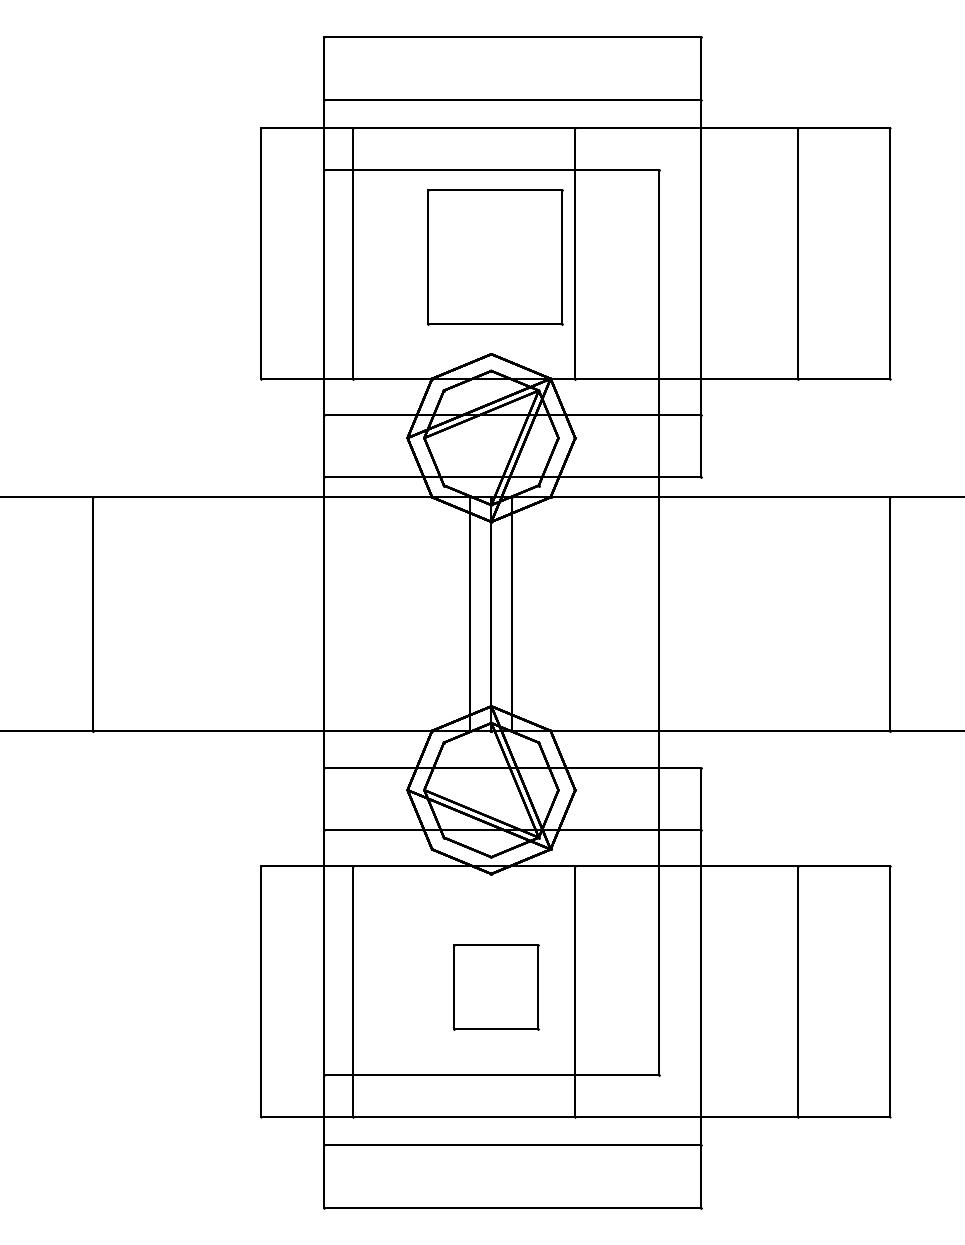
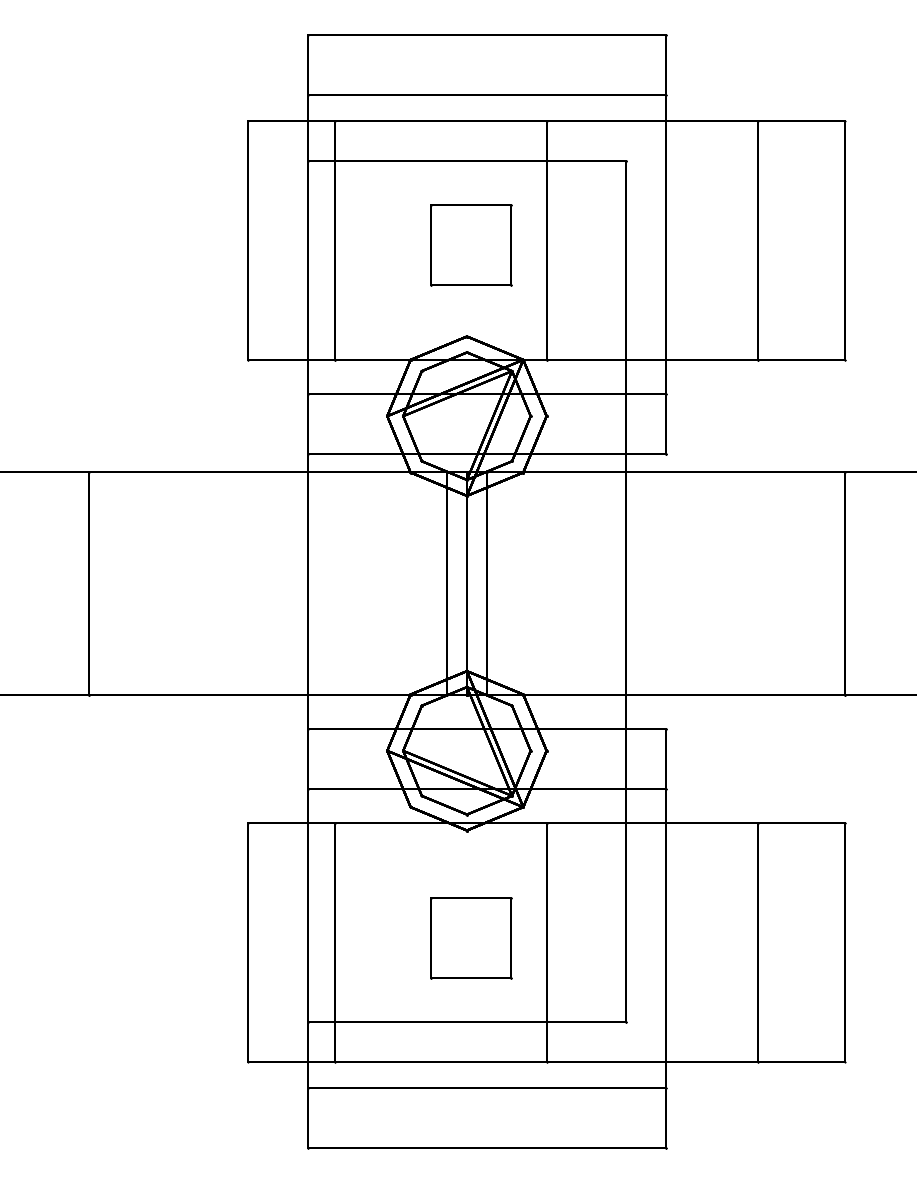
part: (496, 258) -> (471, 245), size x0.62

